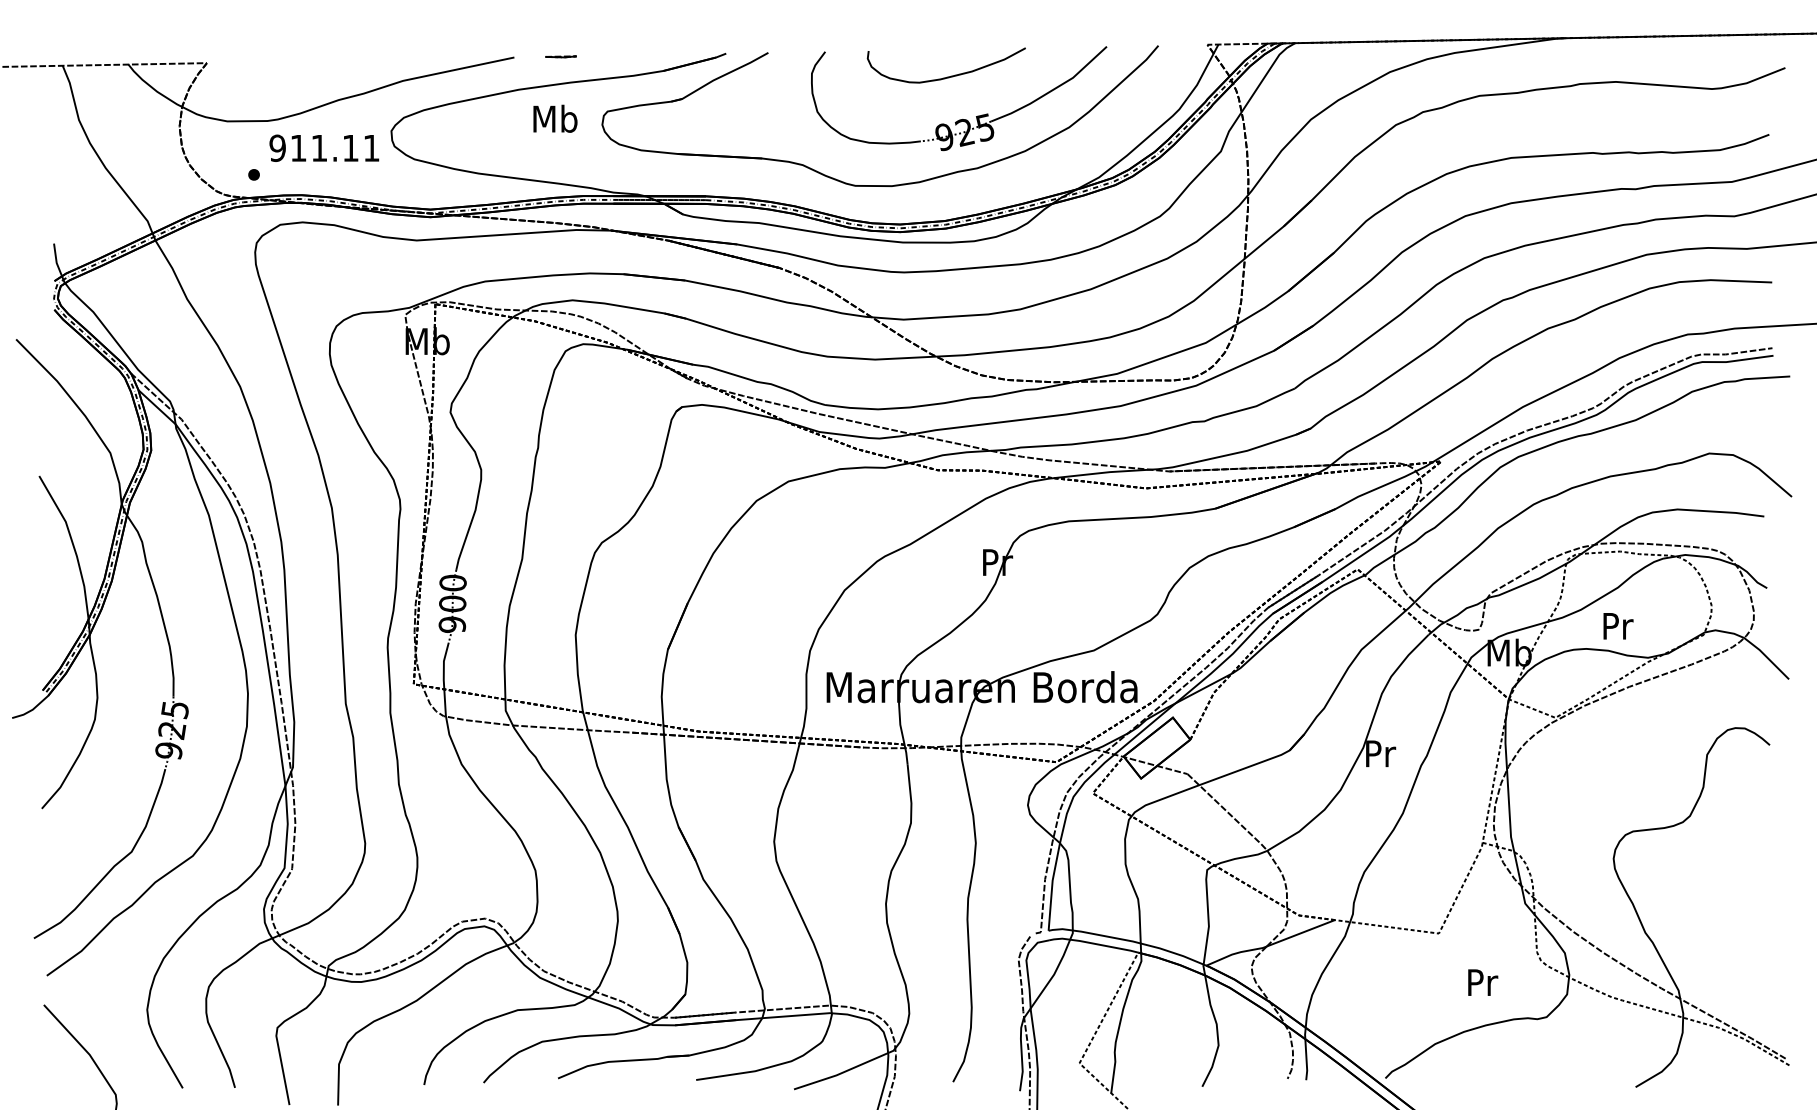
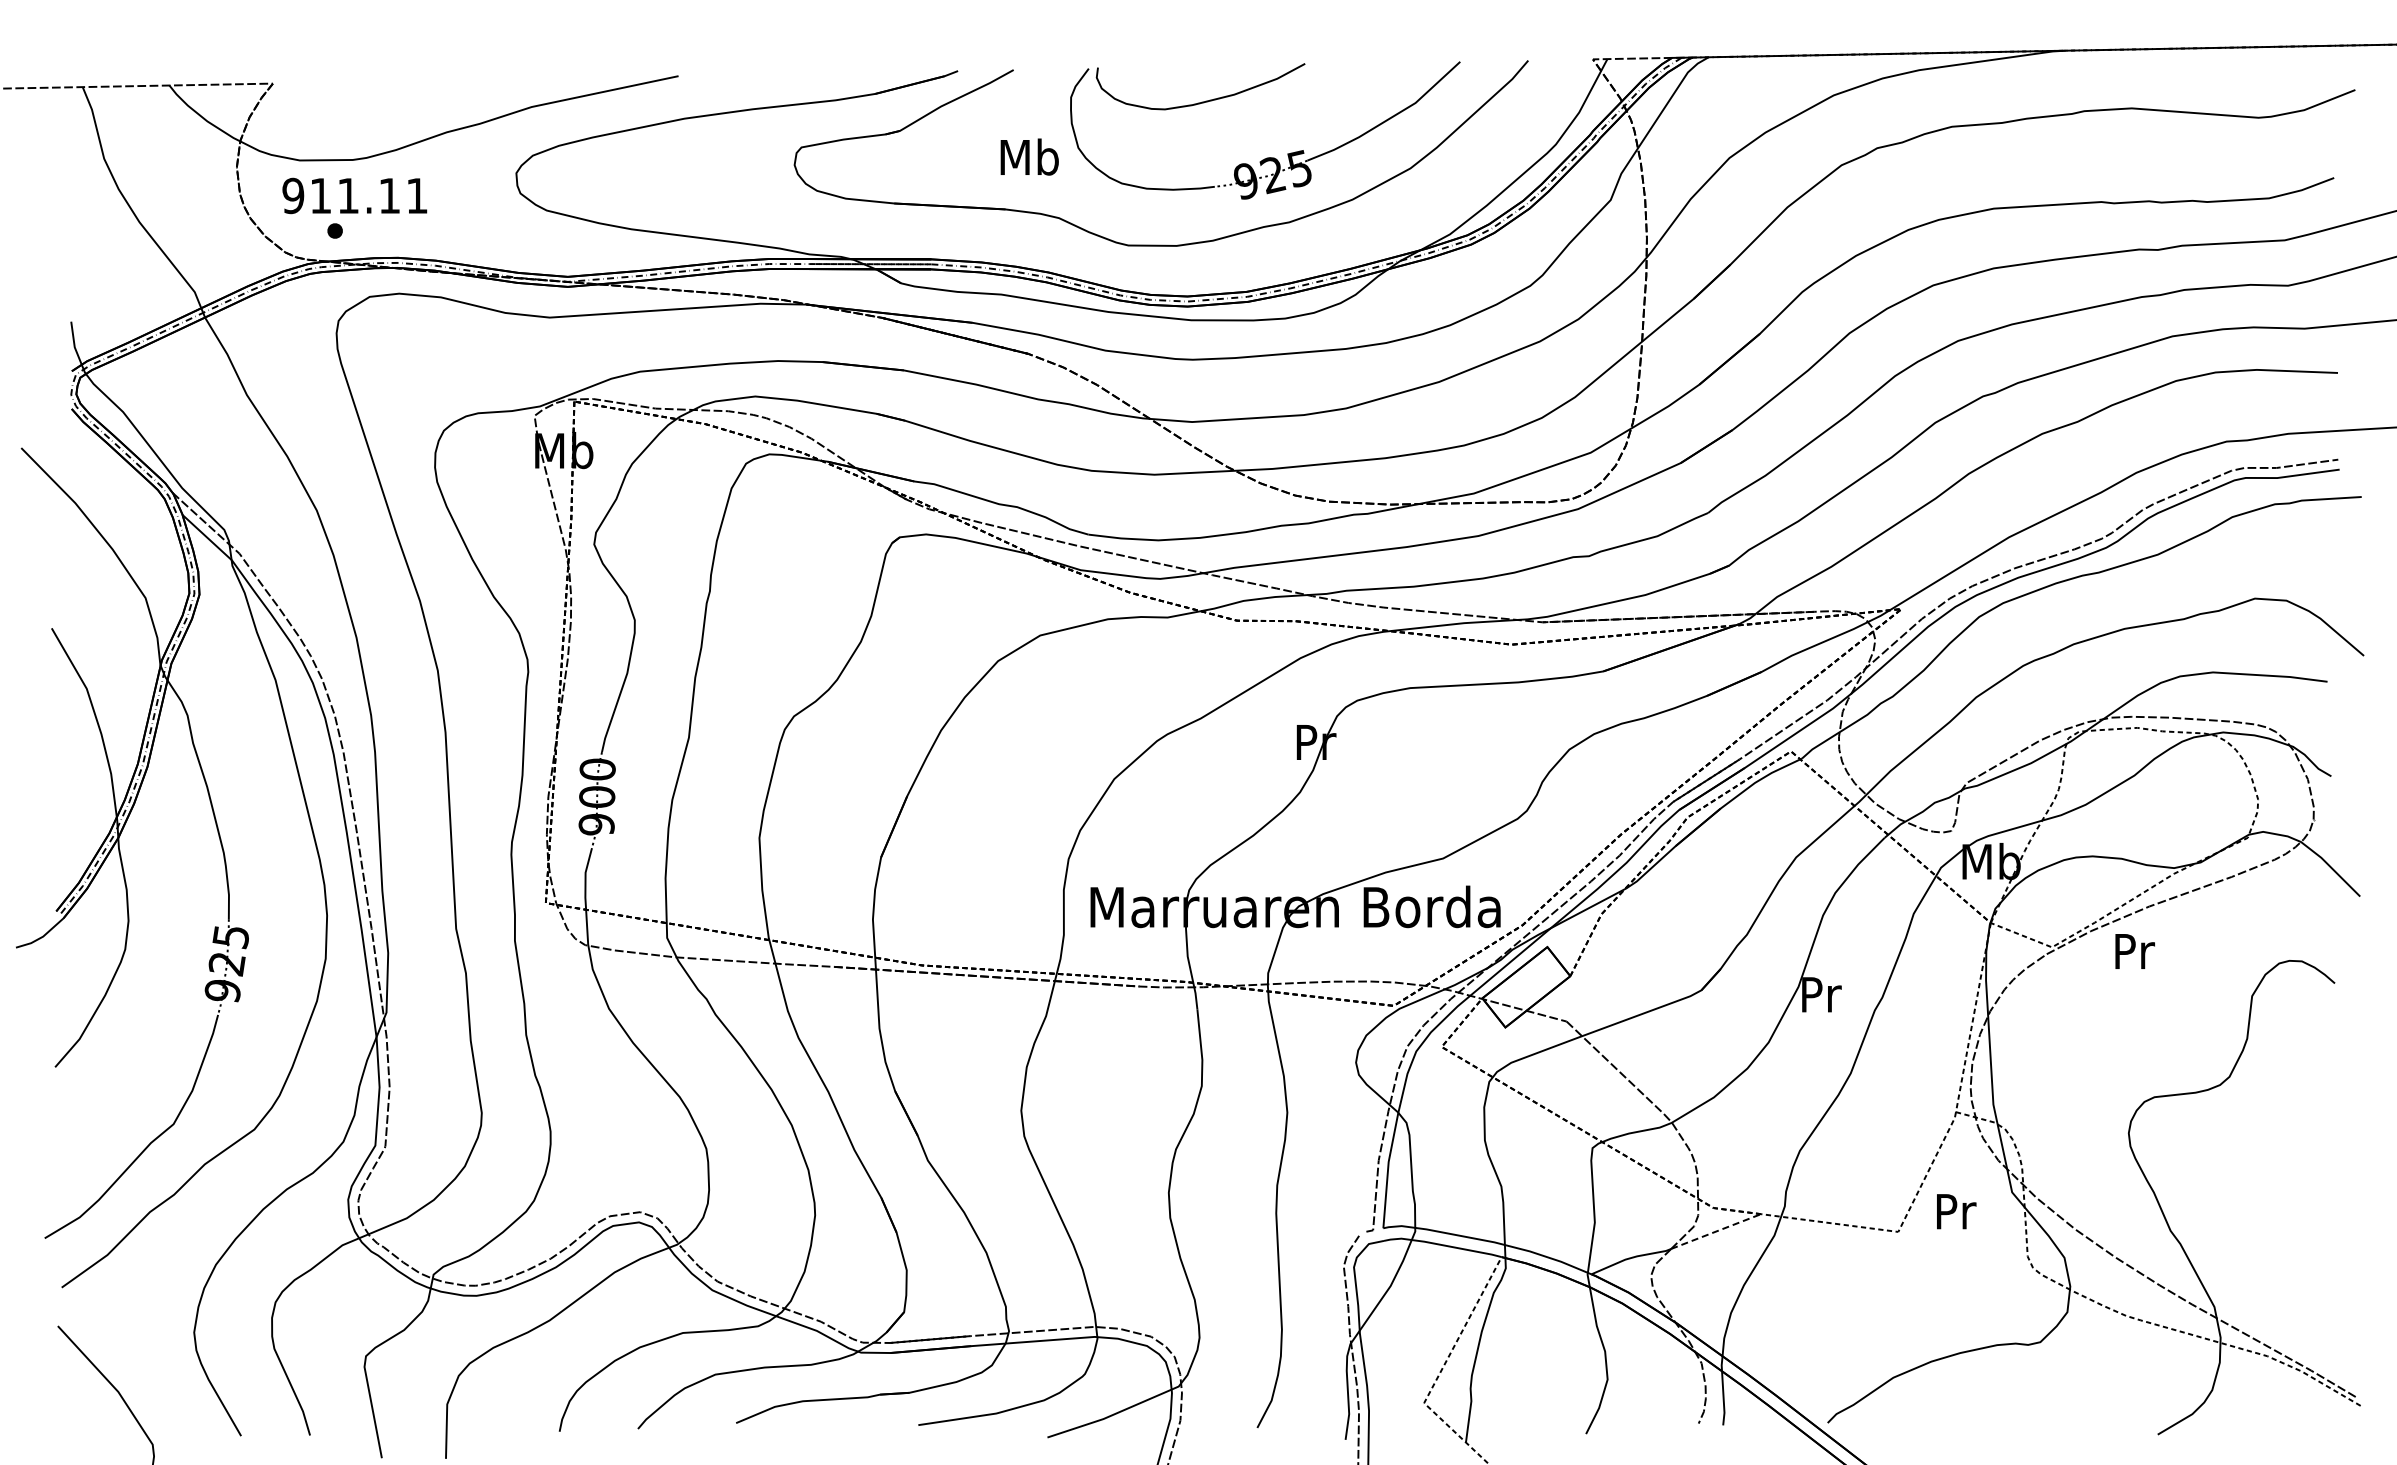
line: (560, 56) -> (739, 74), removed
curve: (947, 76) -> (1202, 101), moved
text: (555, 118) -> (1029, 156), moved
text: (324, 147) -> (354, 195), moved
text: (1617, 626) -> (2134, 951), moved
line: (1301, 933) -> (1716, 1231), solid -> dashed
text: (1483, 982) -> (1956, 1211), moved

